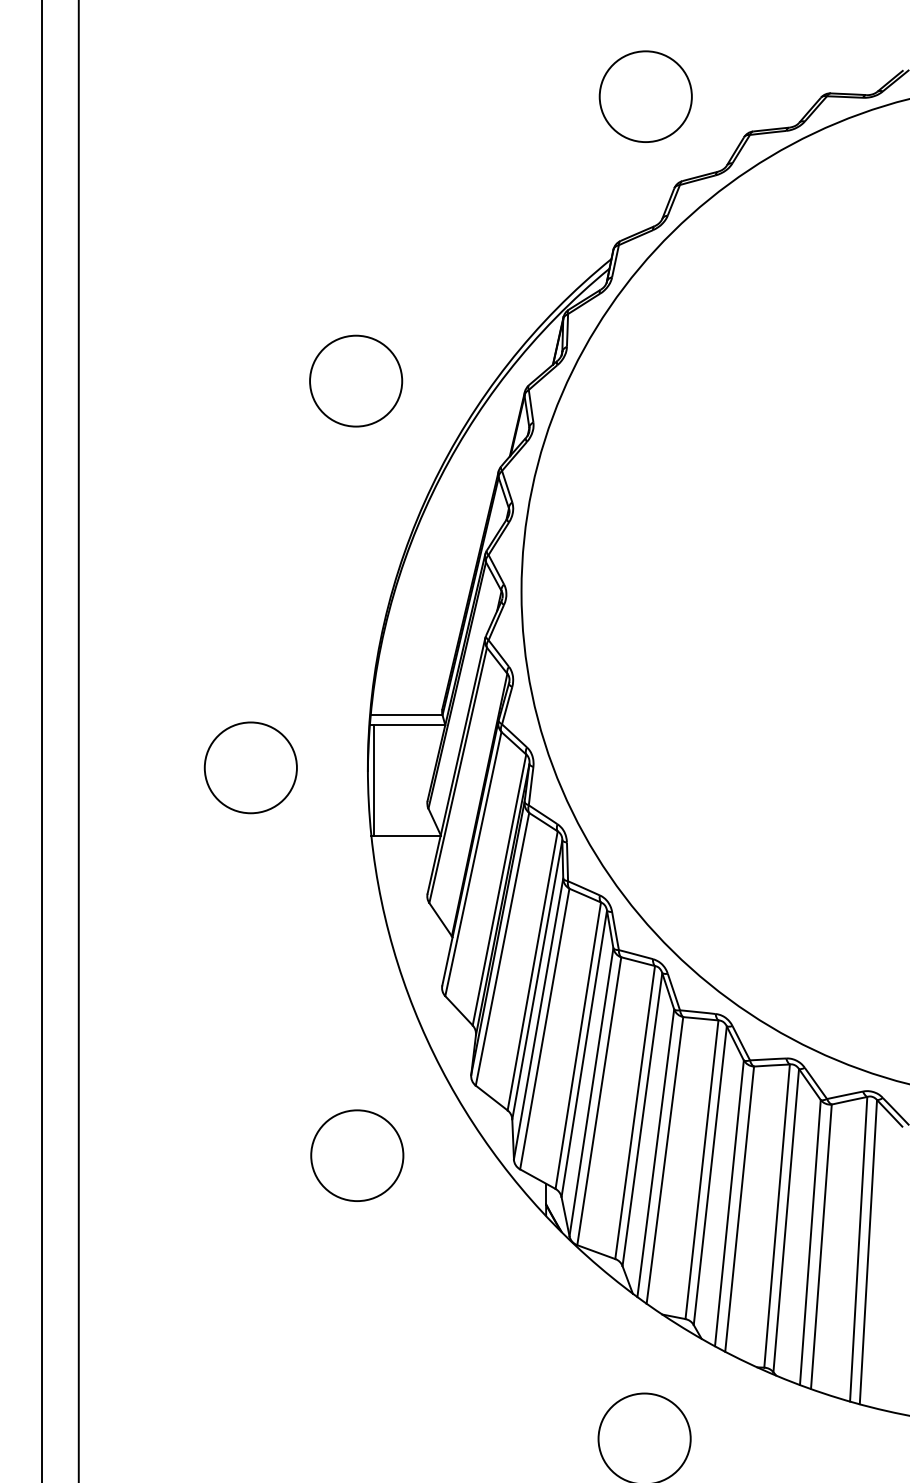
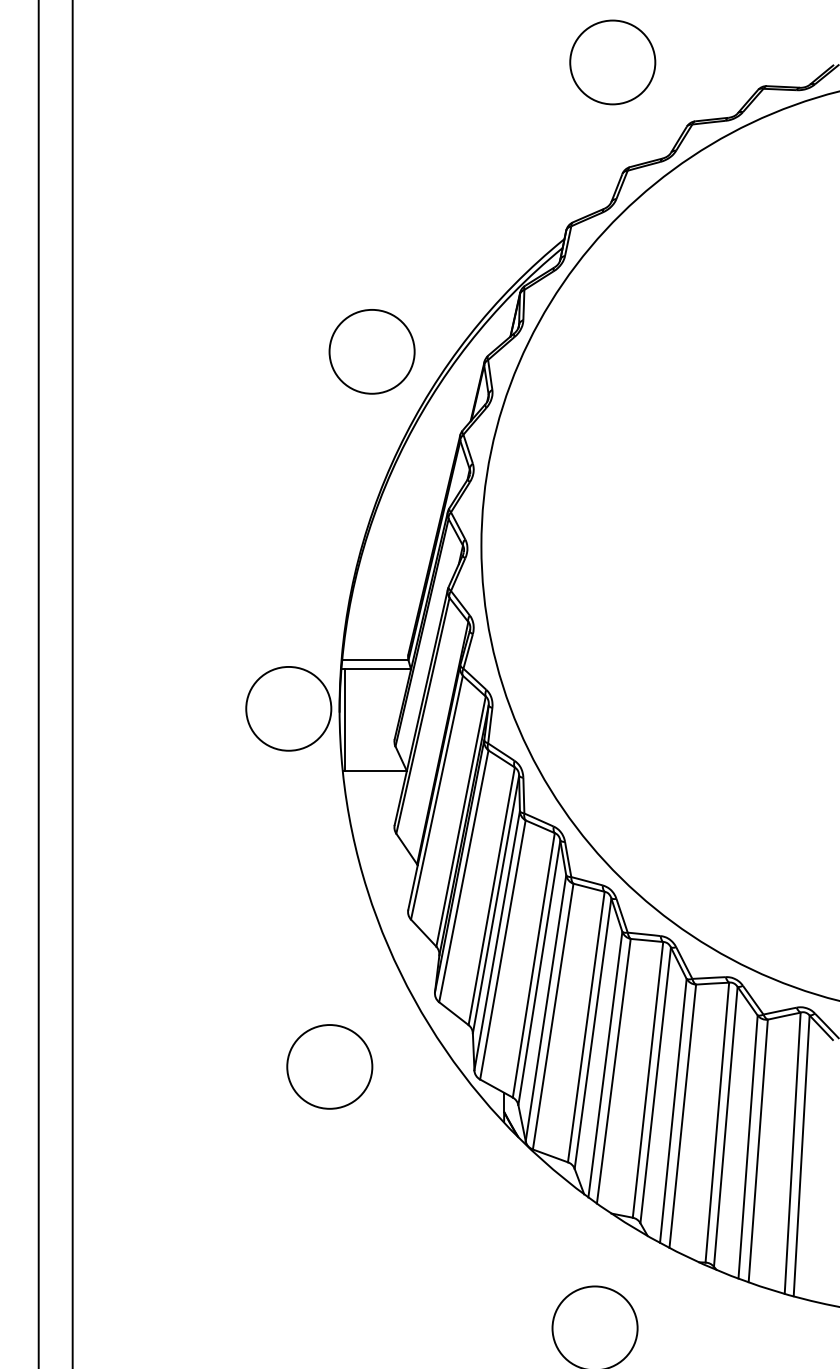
part: (645, 96) -> (612, 62), moved
part: (356, 380) -> (372, 351), moved
part: (250, 767) -> (288, 708), moved

